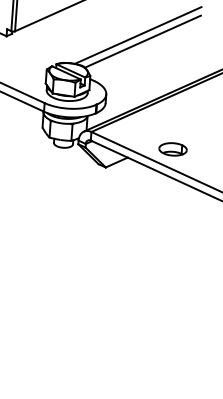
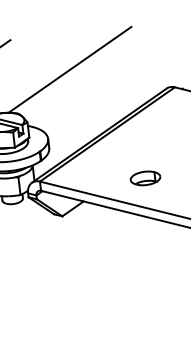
line: (142, 41) -> (75, 75), removed
part: (172, 149) -> (144, 178), moved

